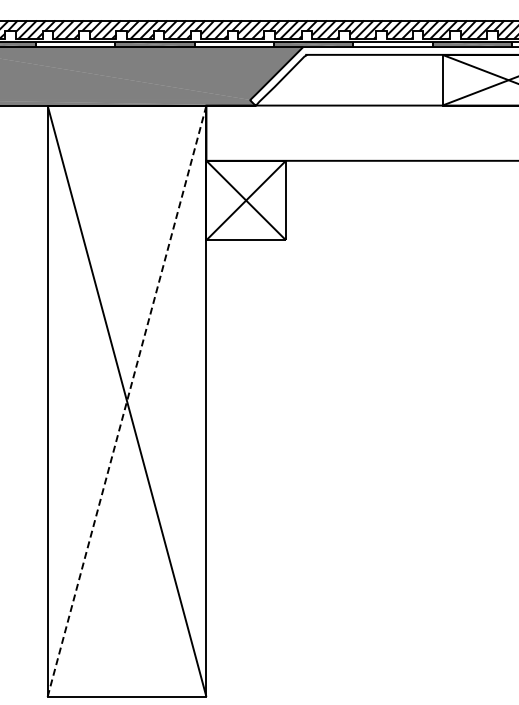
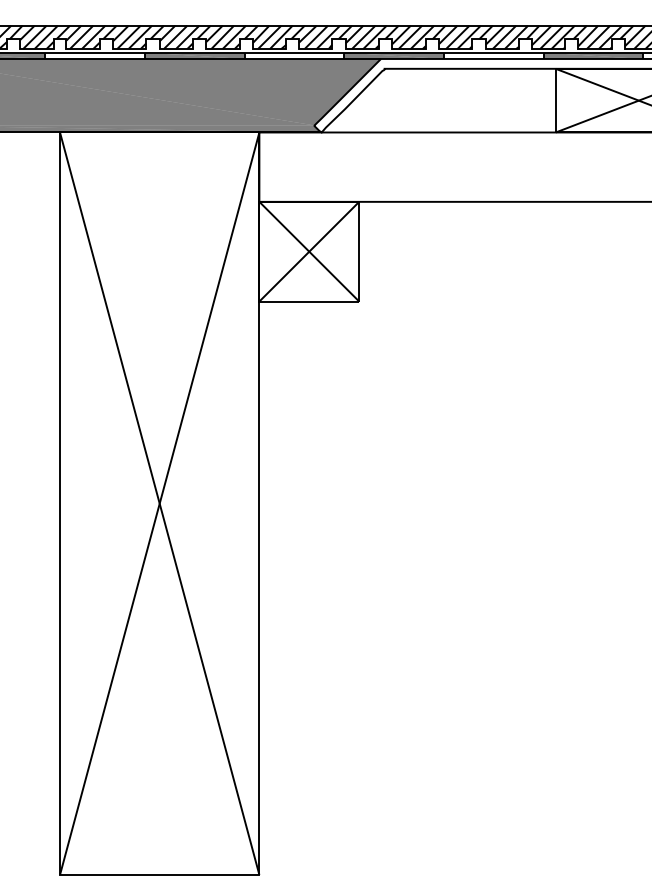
line: (127, 400) -> (160, 502), dashed -> solid

